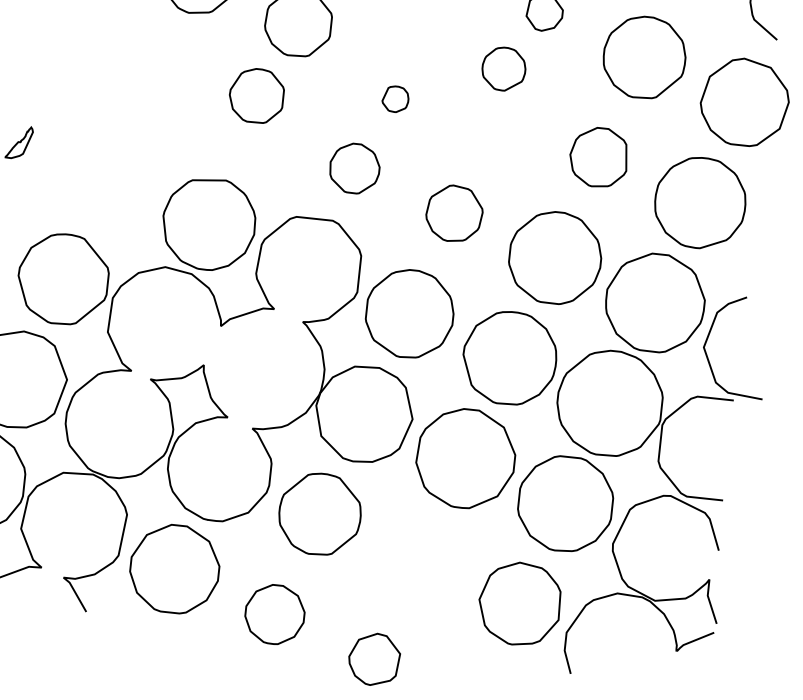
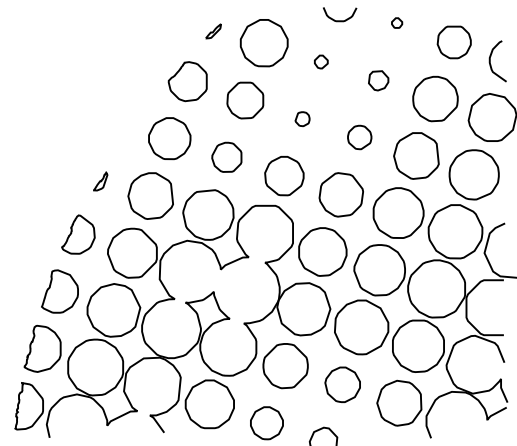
part: (503, 69) -> (359, 137), moved
part: (153, 77) -> (169, 138), added
part: (256, 94) -> (226, 156), moved
part: (395, 99) -> (302, 119), moved
part: (599, 156) -> (416, 155), size x1.43
part: (354, 169) -> (284, 176), size x1.43
part: (107, 177) -> (150, 195), added
part: (453, 212) -> (340, 194), size x1.43
part: (419, 558) -> (342, 384), added

